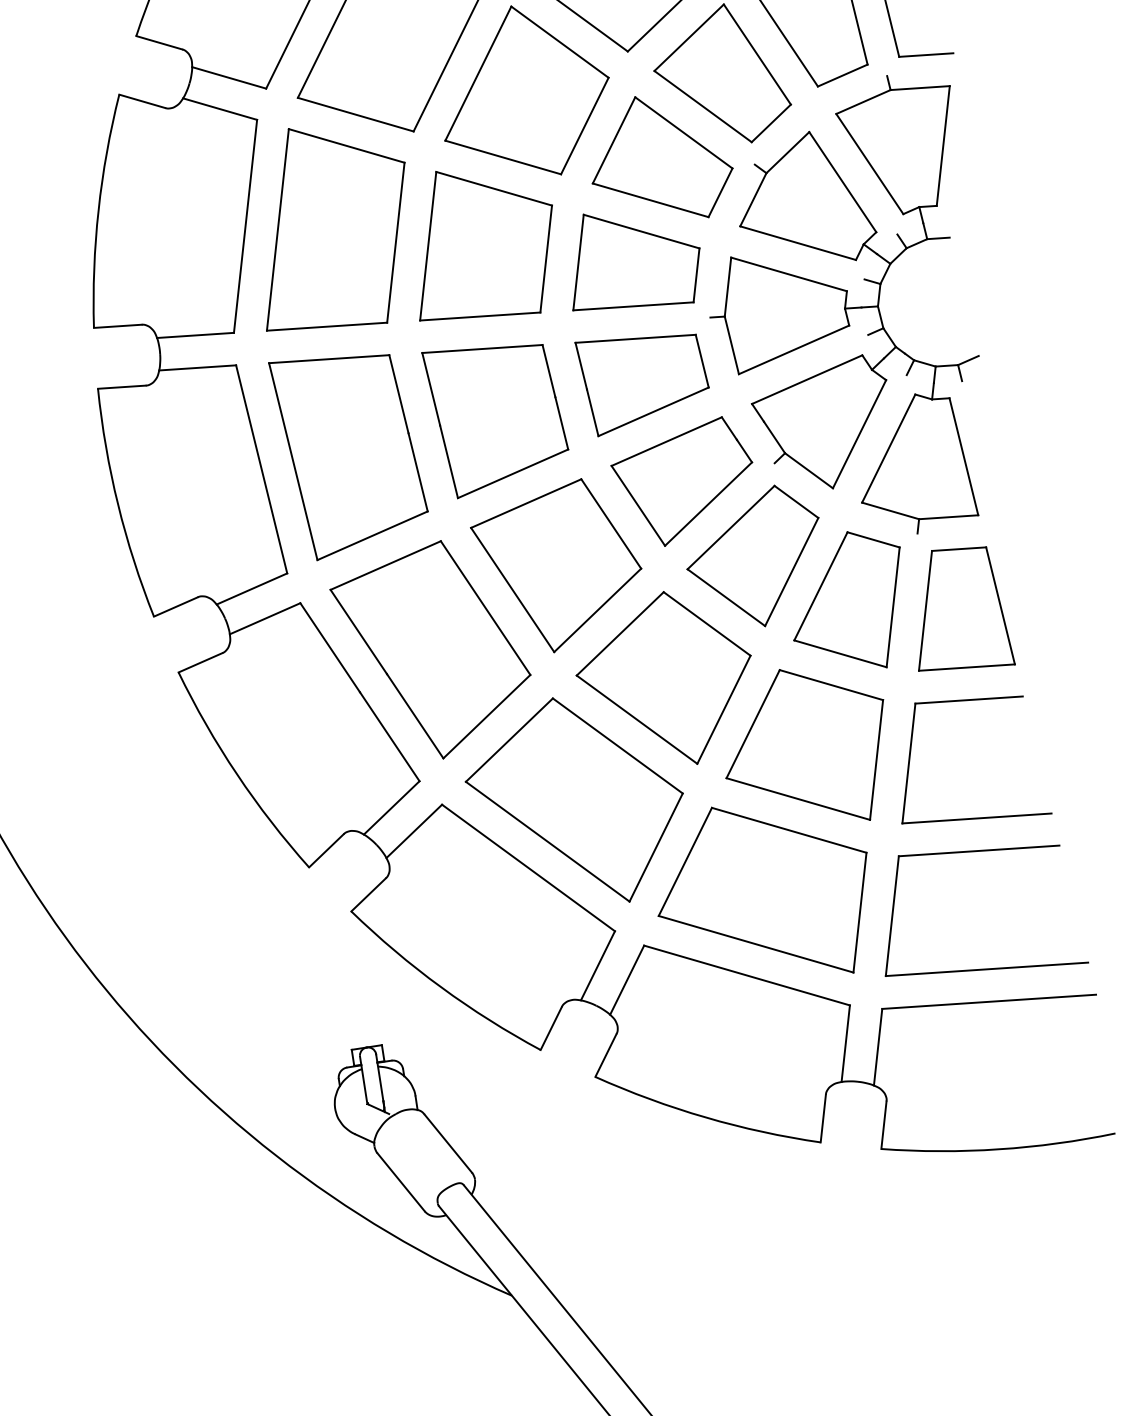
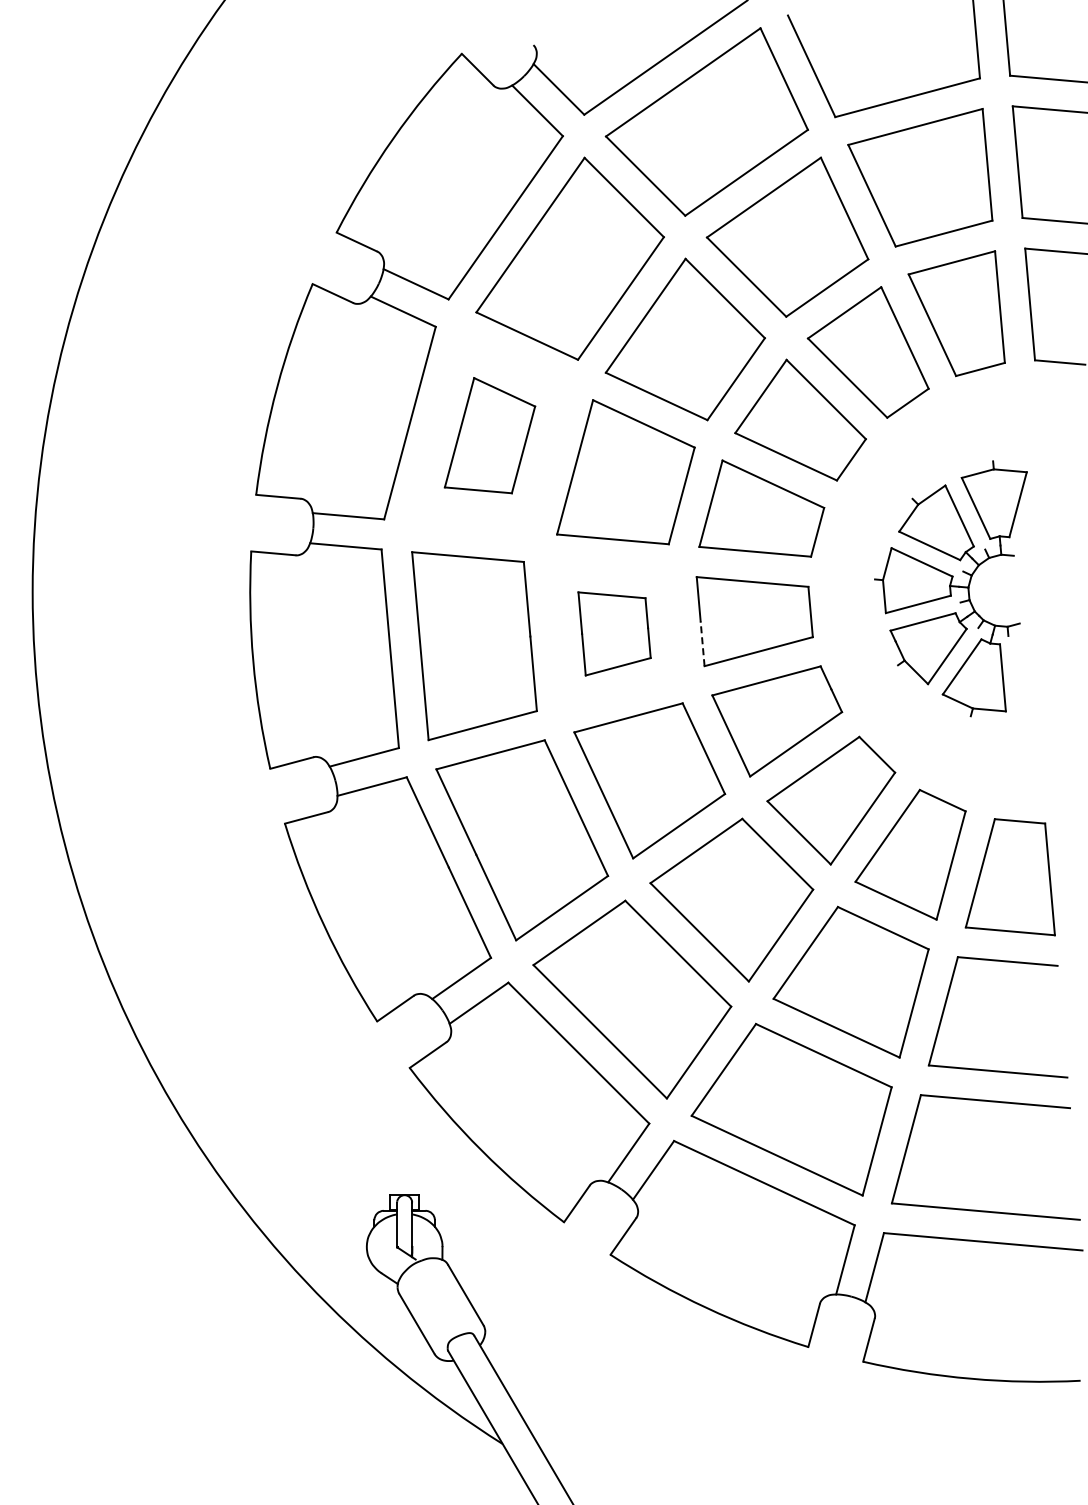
part: (332, 226) -> (489, 435), size x0.6
part: (846, 313) -> (950, 588), size x0.6
line: (592, 412) -> (702, 643), solid -> dashed
part: (497, 416) -> (614, 633), size x0.6

